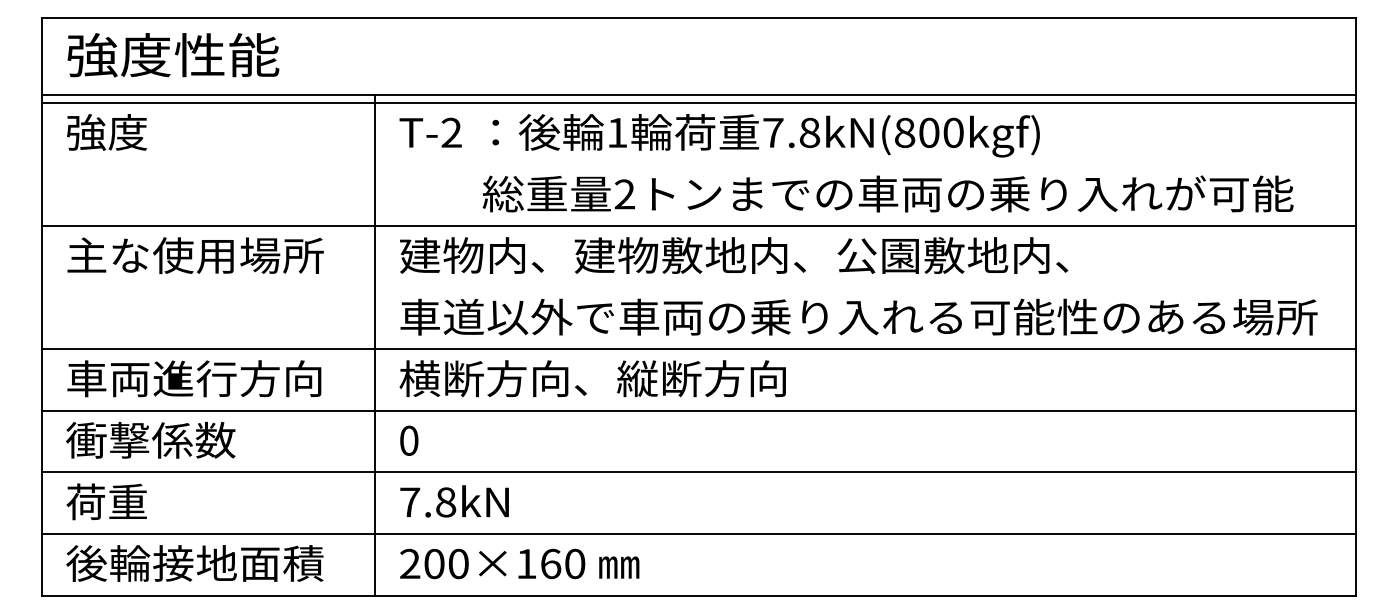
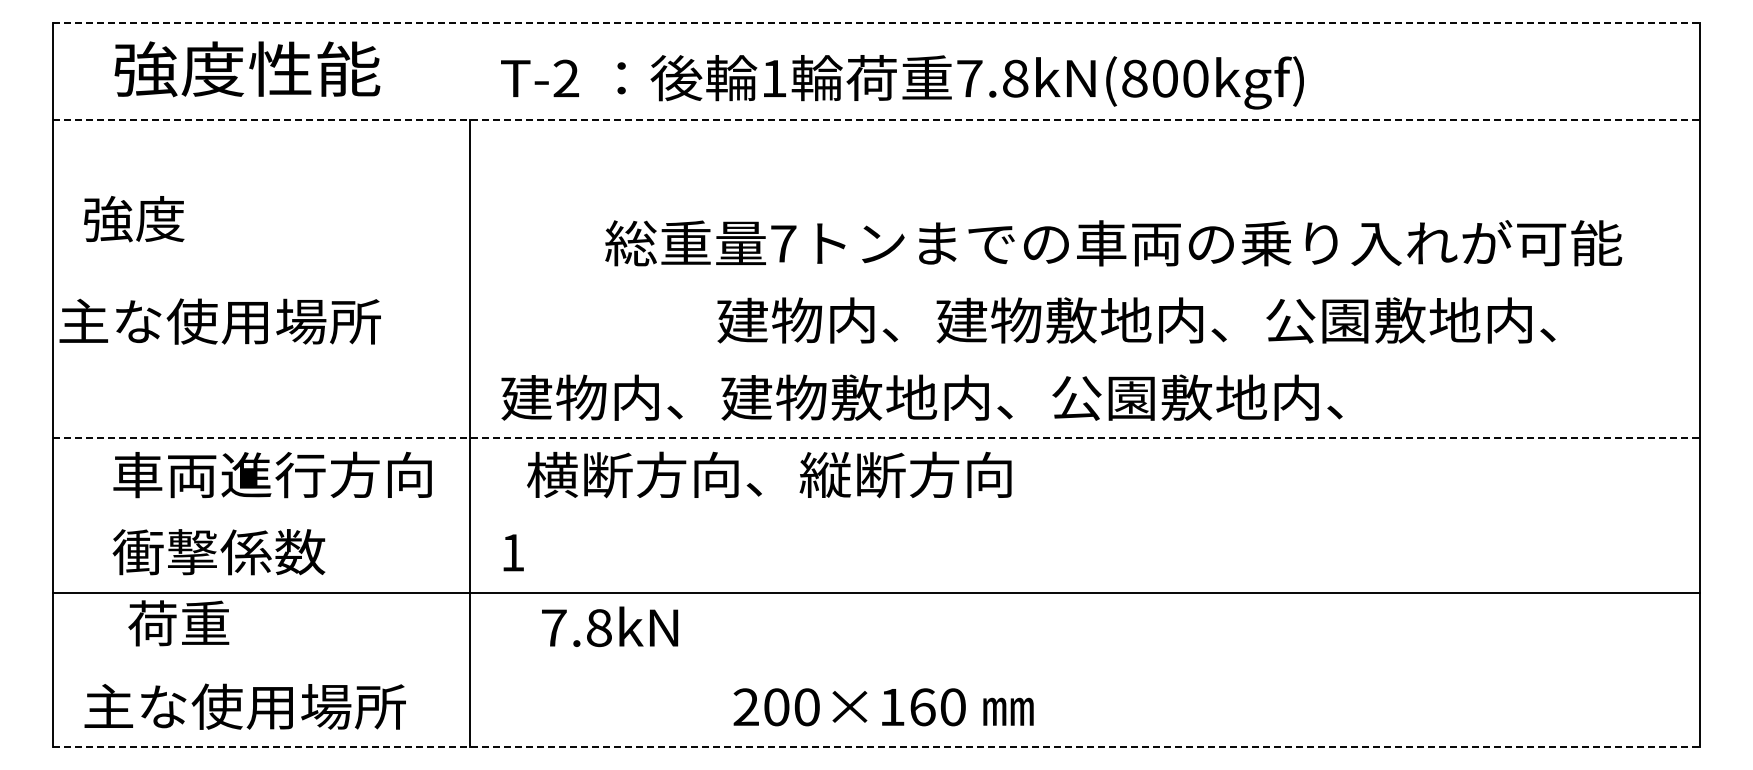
line: (699, 17) -> (876, 22), solid -> dashed
text: (173, 55) -> (247, 69), moved
line: (699, 95) -> (876, 119), solid -> dashed
line: (699, 103) -> (876, 129), removed
text: (107, 132) -> (134, 219), moved
text: (719, 135) -> (902, 82), moved
text: (624, 194) -> (783, 243), 2 -> 7
line: (699, 226) -> (876, 283), removed
text: (195, 255) -> (219, 321), moved
text: (734, 255) -> (1136, 320), moved
text: (858, 316) -> (1076, 397), 車道以外で車両の乗り入れる可能性のある場所 -> 建物内、建物敷地内、公園敷地内、
line: (699, 349) -> (876, 438), solid -> dashed
text: (194, 378) -> (272, 474), moved
text: (592, 378) -> (769, 474), moved
line: (699, 411) -> (876, 515), removed
text: (150, 440) -> (218, 552), moved
text: (408, 440) -> (512, 552), 0 -> 1
text: (106, 501) -> (178, 623), moved
text: (454, 501) -> (610, 626), moved
line: (699, 533) -> (876, 669), removed
text: (195, 563) -> (244, 706), 後輪接地面積 -> 主な使用場所
text: (519, 564) -> (883, 707), moved
line: (699, 596) -> (876, 747), solid -> dashed

